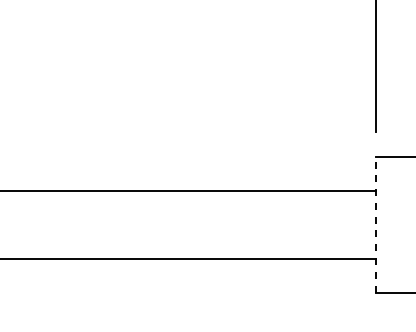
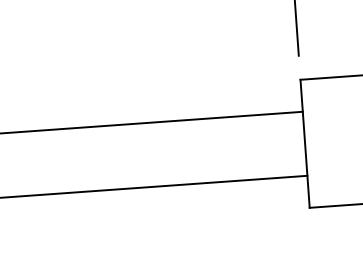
line: (375, 224) -> (304, 143), dashed -> solid

